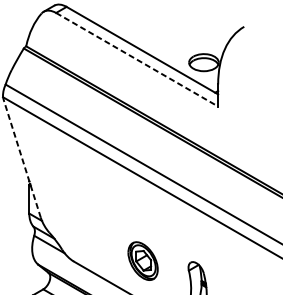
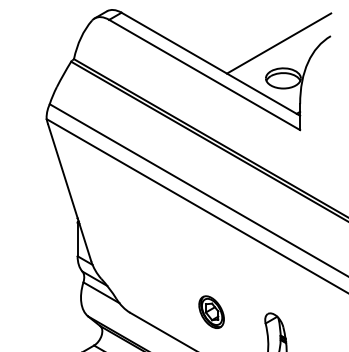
line: (200, 33) -> (279, 43), added
line: (137, 60) -> (205, 75), dashed -> solid
line: (22, 159) -> (69, 192), dashed -> solid
part: (142, 260) -> (211, 311), size x0.71

